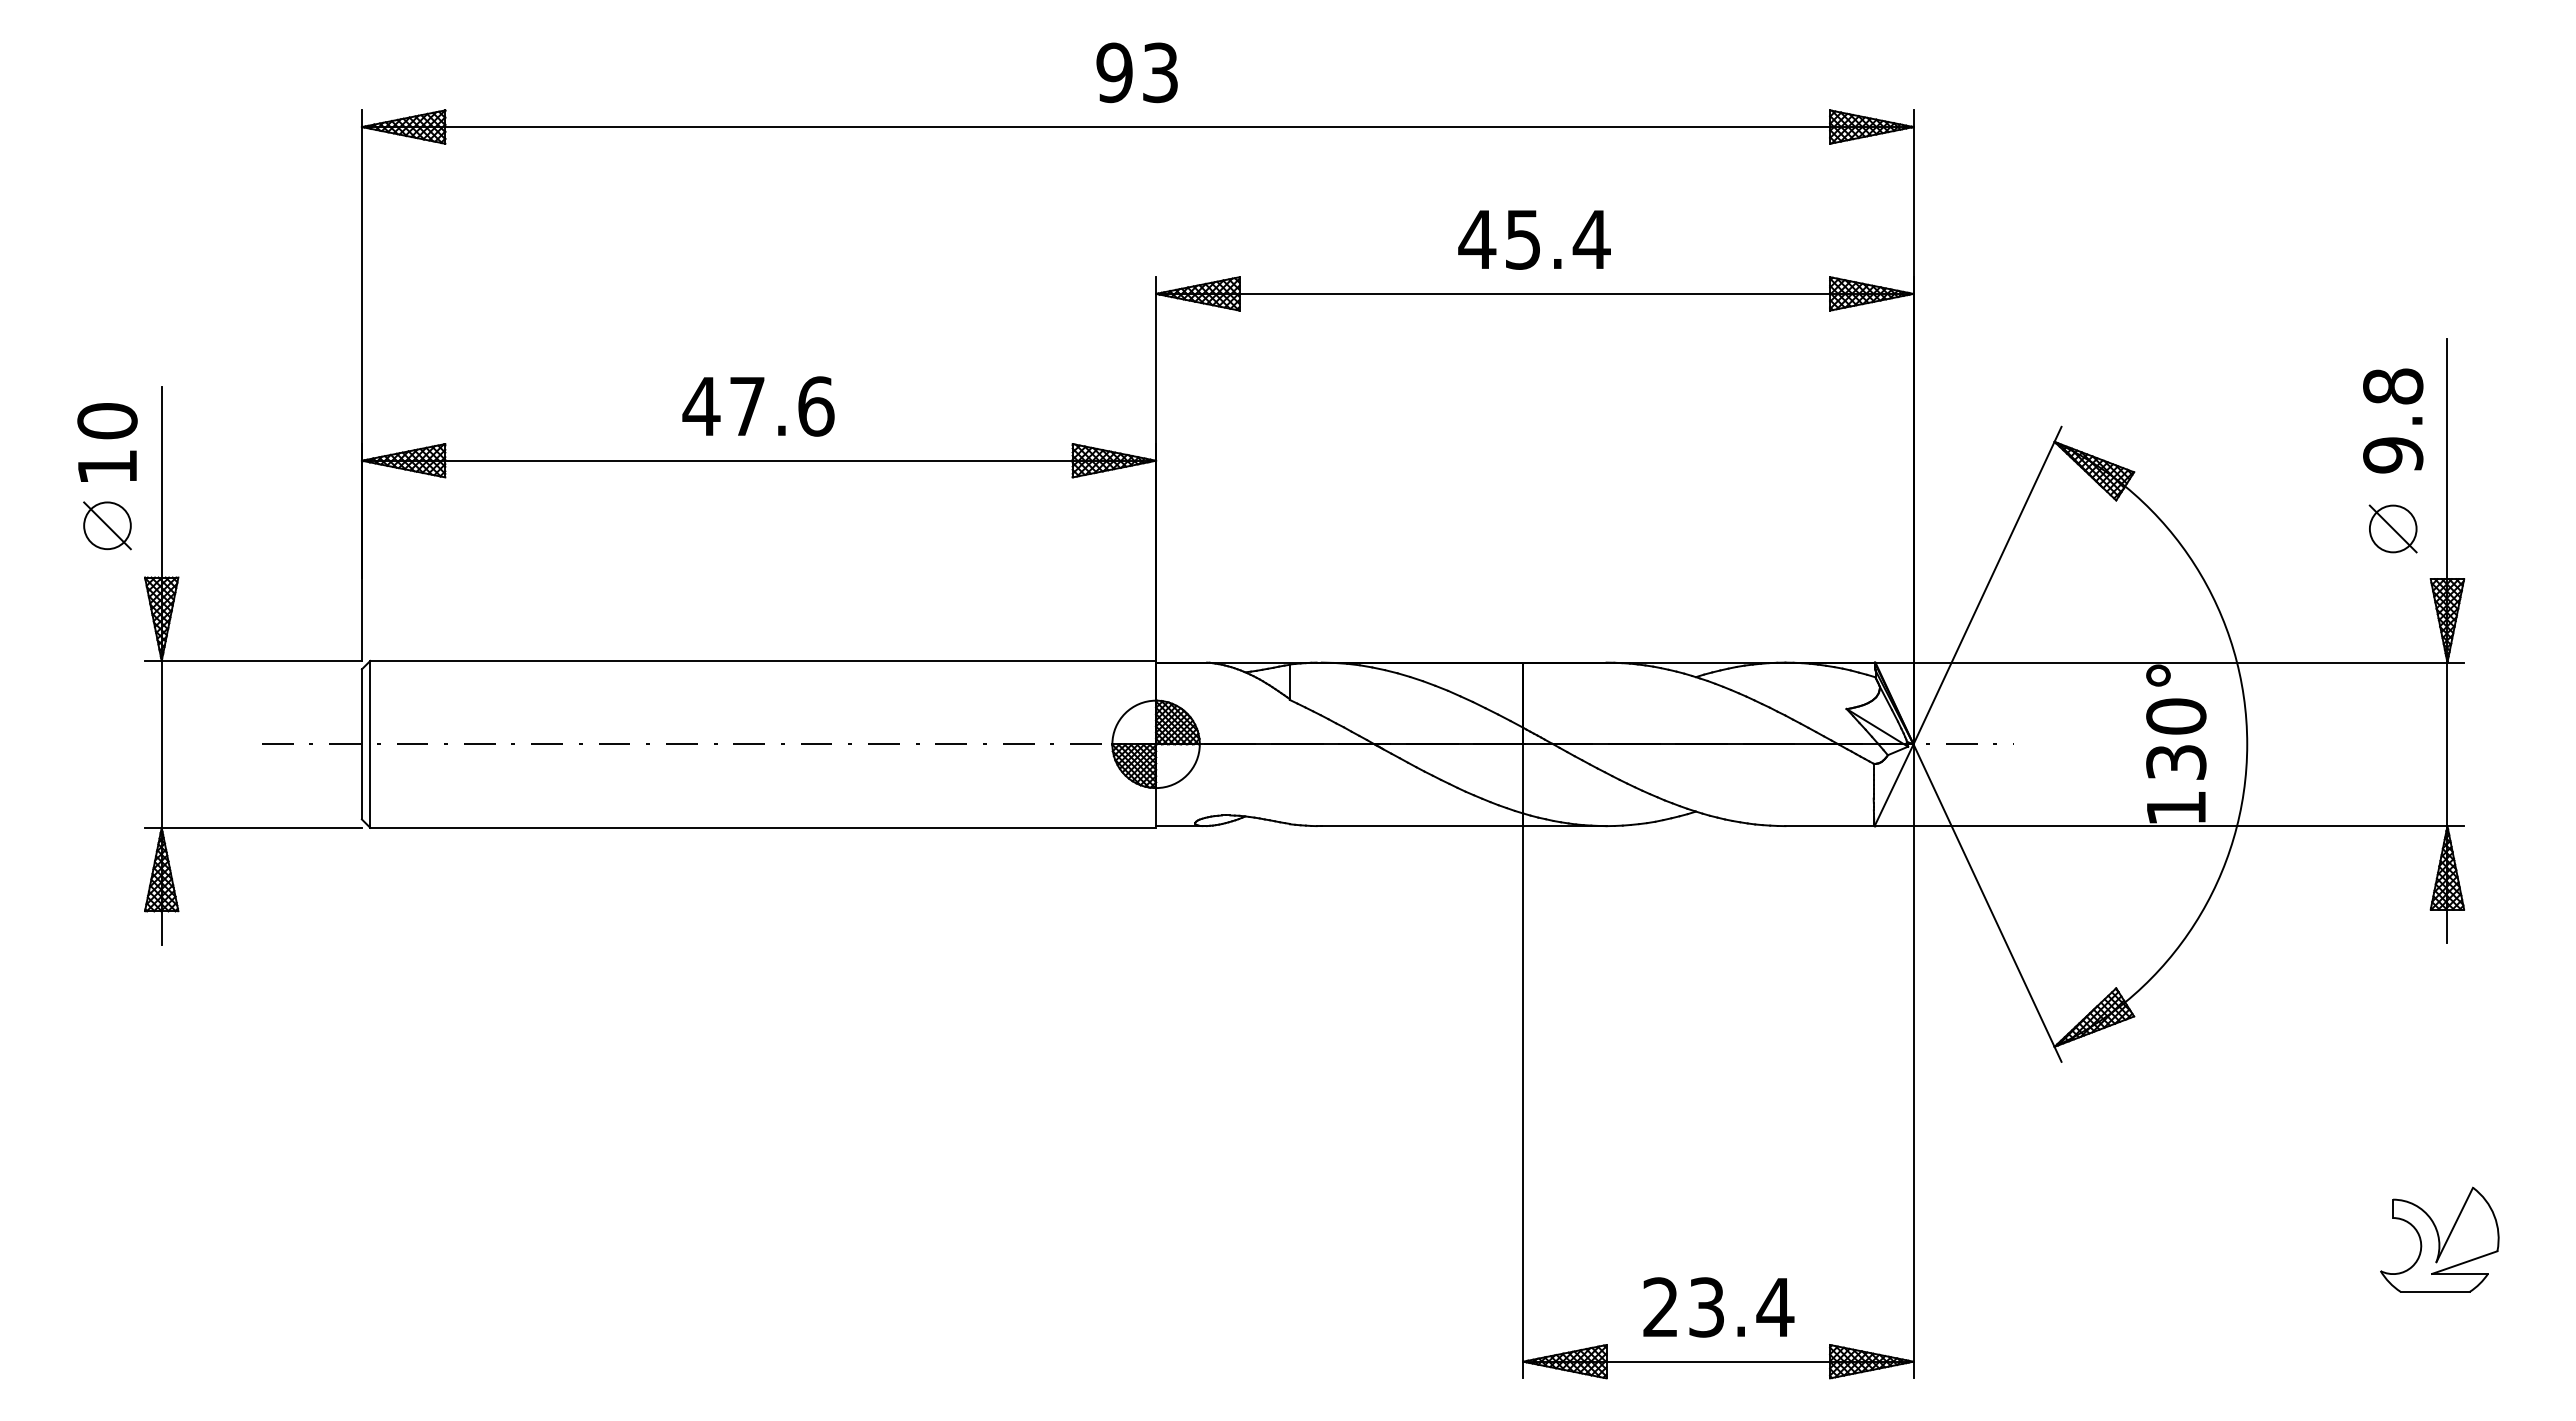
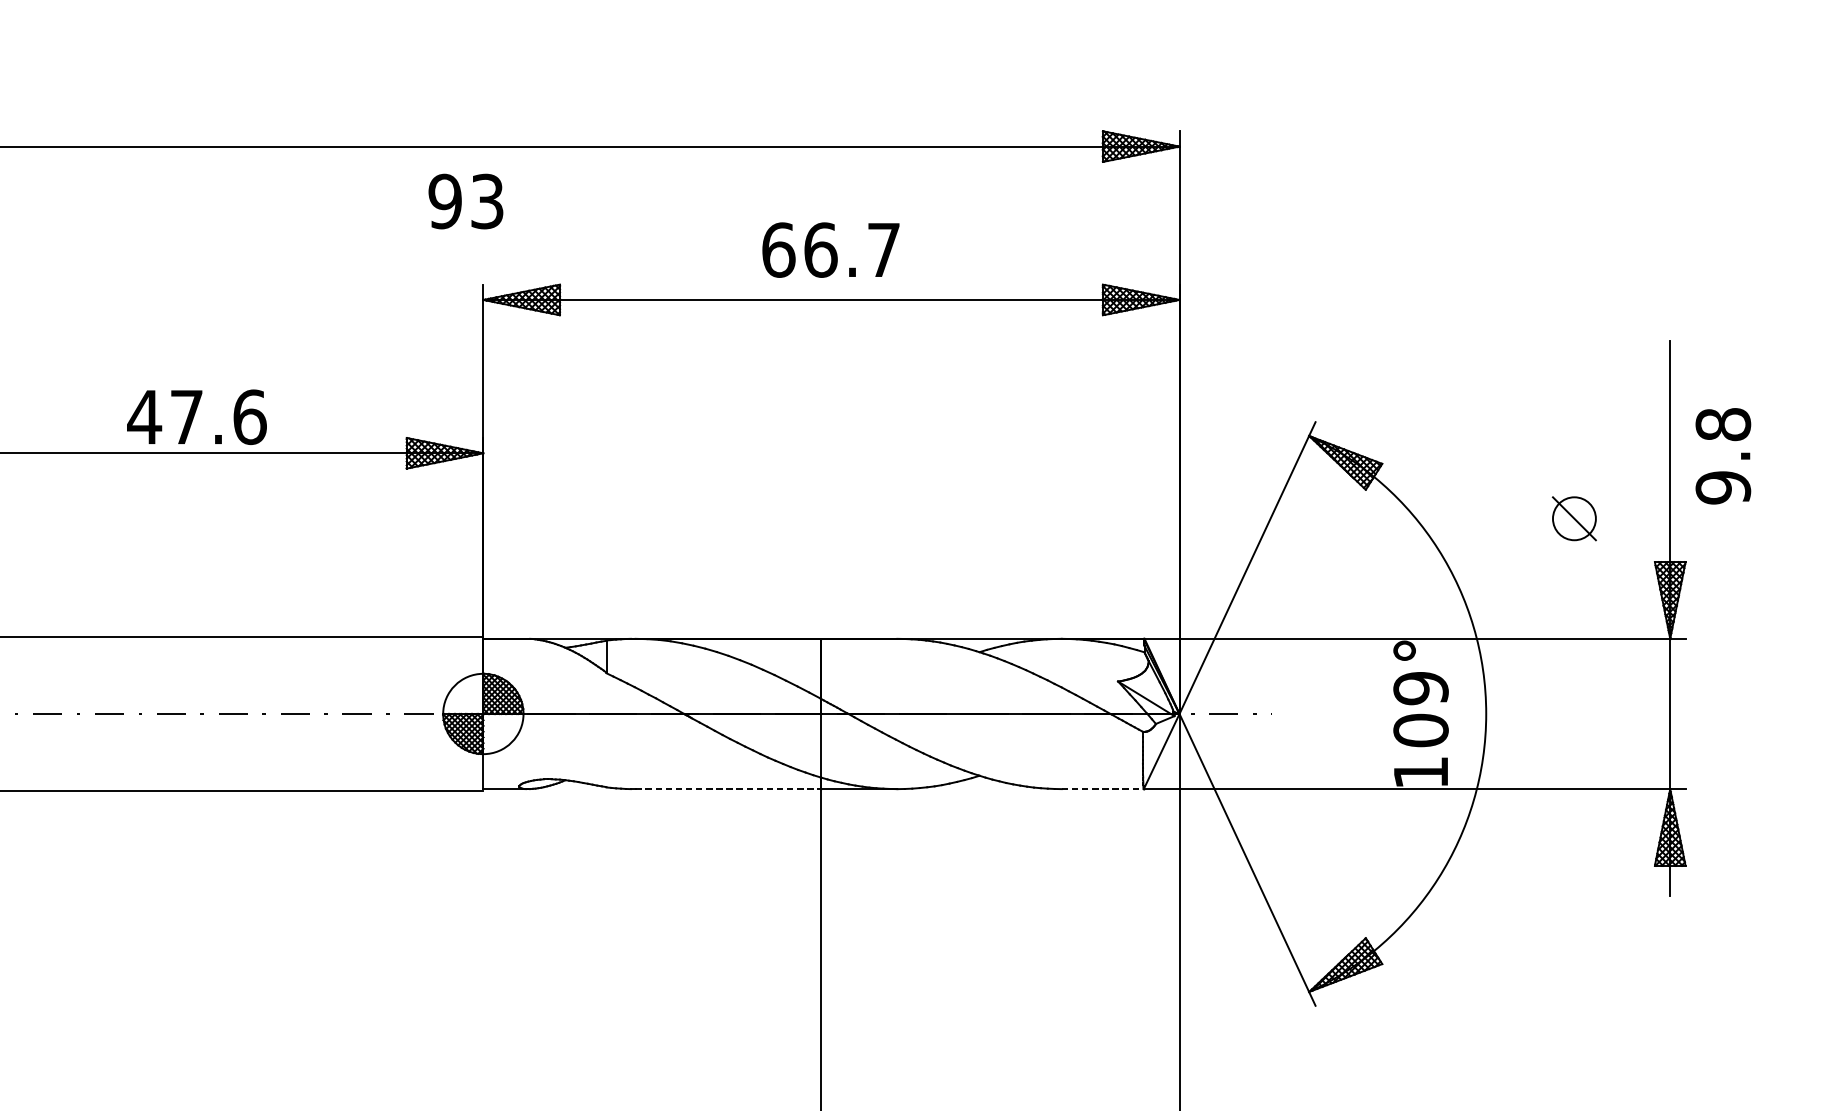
text: (1136, 72) -> (465, 201), moved
text: (1534, 239) -> (831, 249), 45.4 -> 66.7
text: (758, 406) -> (196, 417), moved
text: (2393, 420) -> (1723, 455), moved
part: (2392, 528) -> (1573, 518), moved
text: (2176, 739) -> (1421, 709), 130° -> 109°
line: (1422, 826) -> (728, 789), solid -> dashed
line: (1830, 826) -> (1103, 789), solid -> dashed

